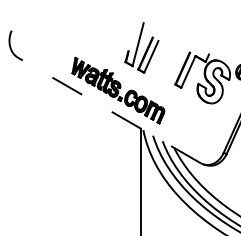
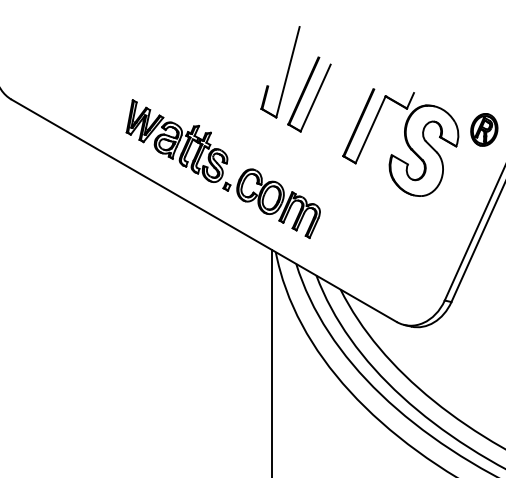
part: (141, 47) -> (295, 78), moved
line: (109, 110) -> (204, 210), dashed -> solid

